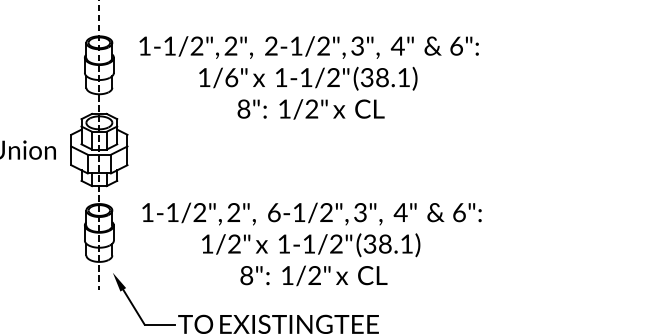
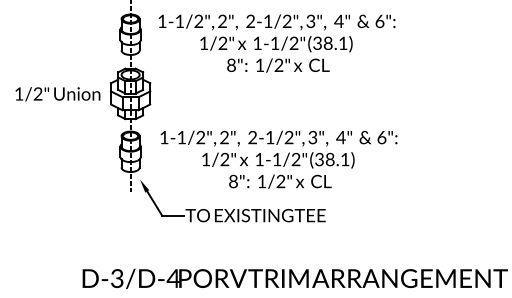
text: (231, 76) -> (222, 42), 1/6" -> 1/2"
text: (273, 212) -> (252, 137), 6-1/2", -> 2-1/2",

